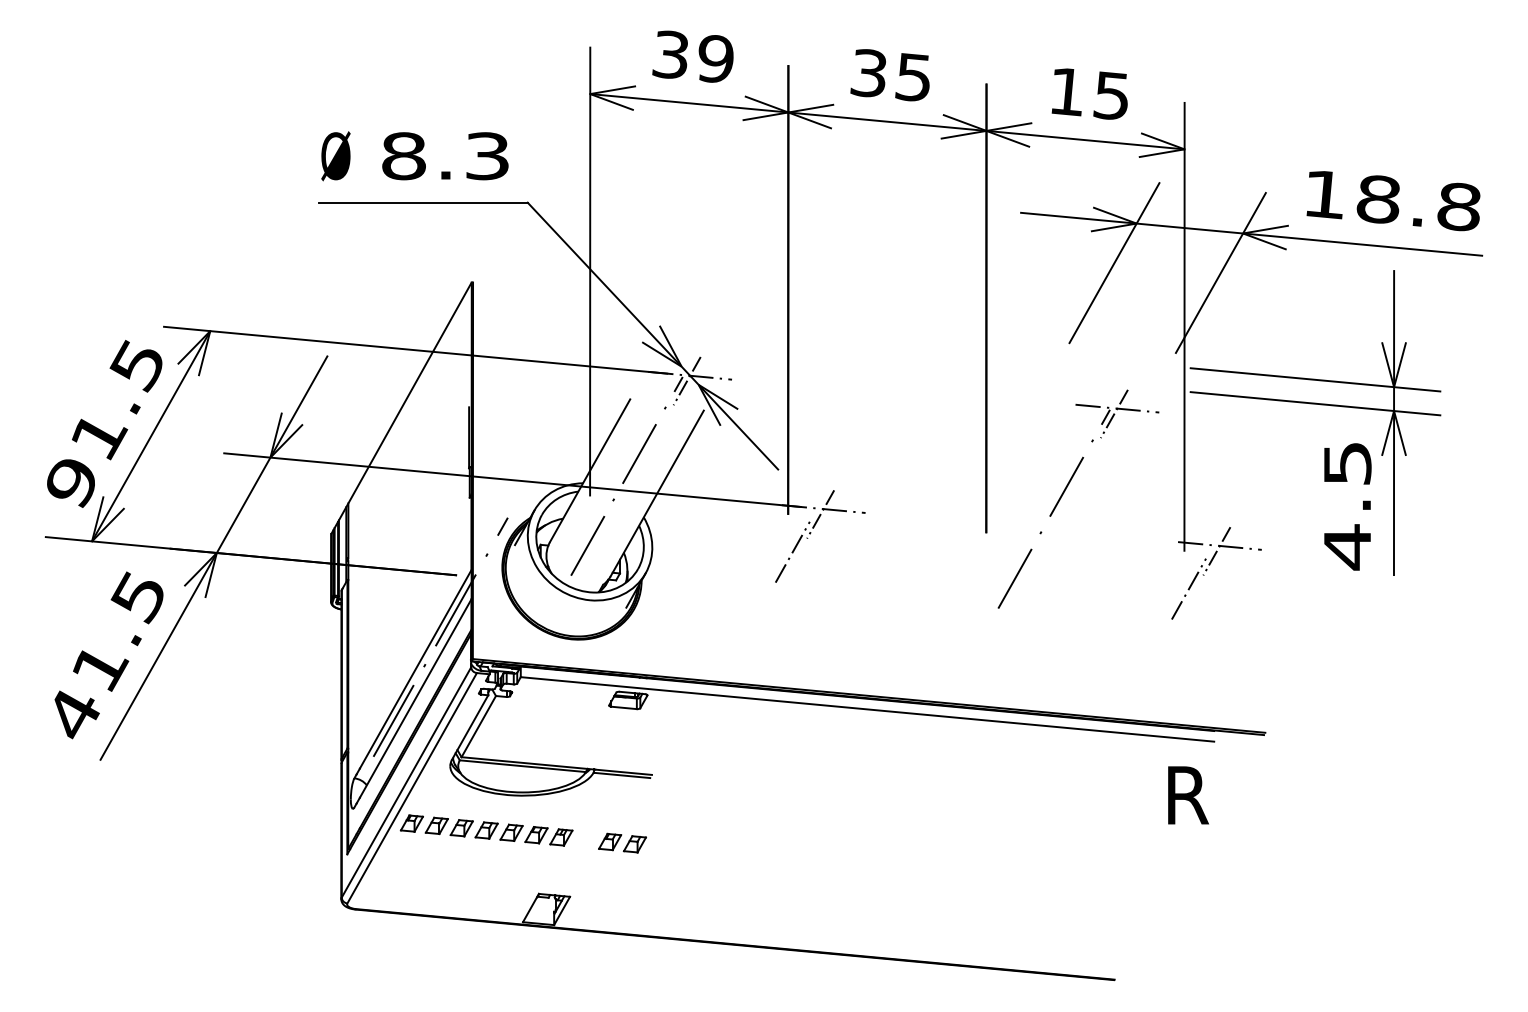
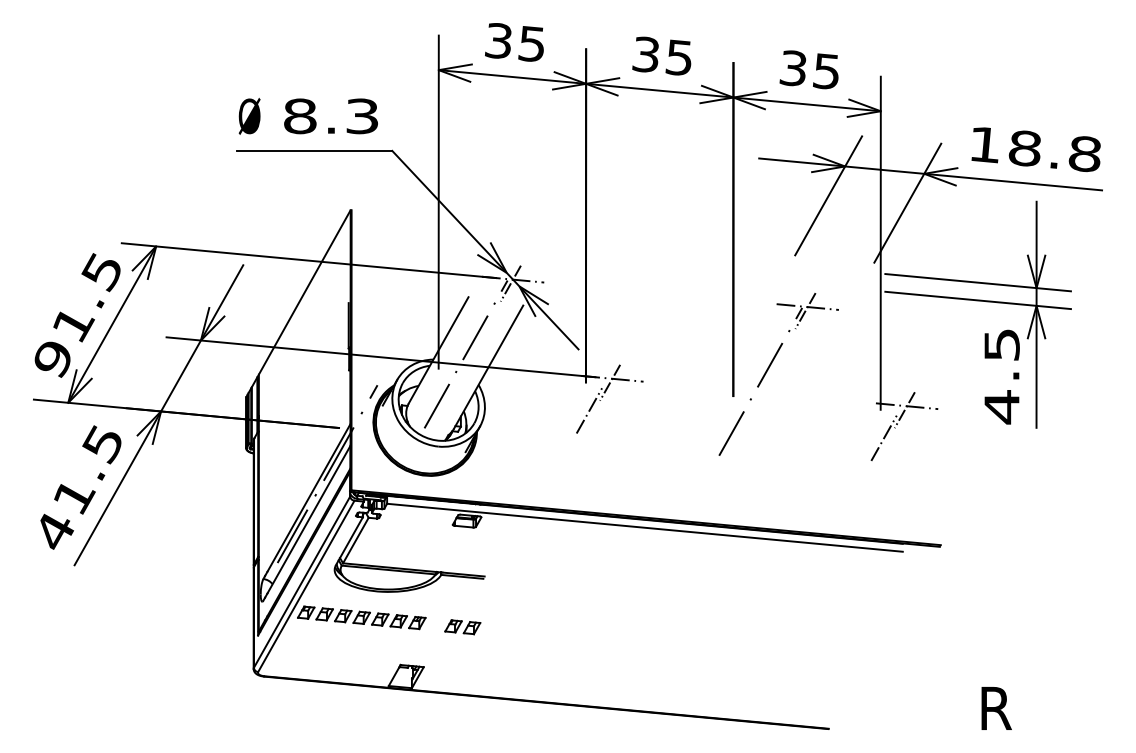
text: (715, 58) -> (531, 43), 39 -> 35
text: (1066, 91) -> (792, 68), 15 -> 35
part: (1065, 491) -> (769, 368), moved
text: (1188, 795) -> (996, 708), moved

